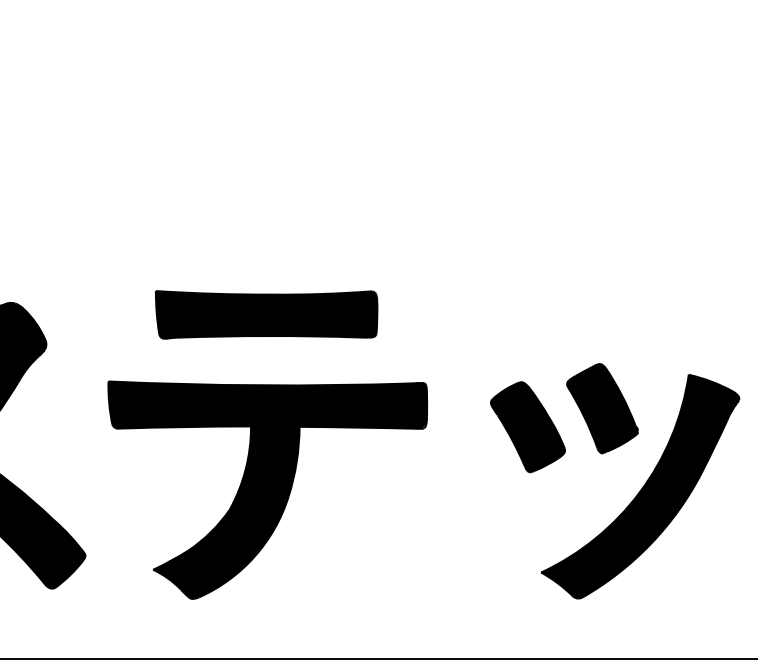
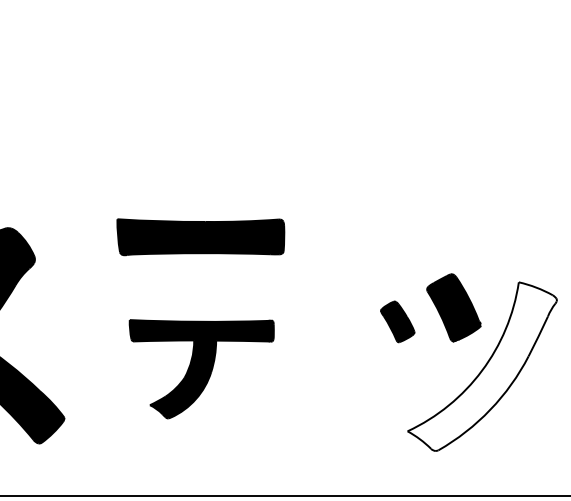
part: (527, 427) -> (397, 322), size x0.6
fill: (640, 486) -> (482, 366), removed
part: (267, 489) -> (201, 368), size x0.6

